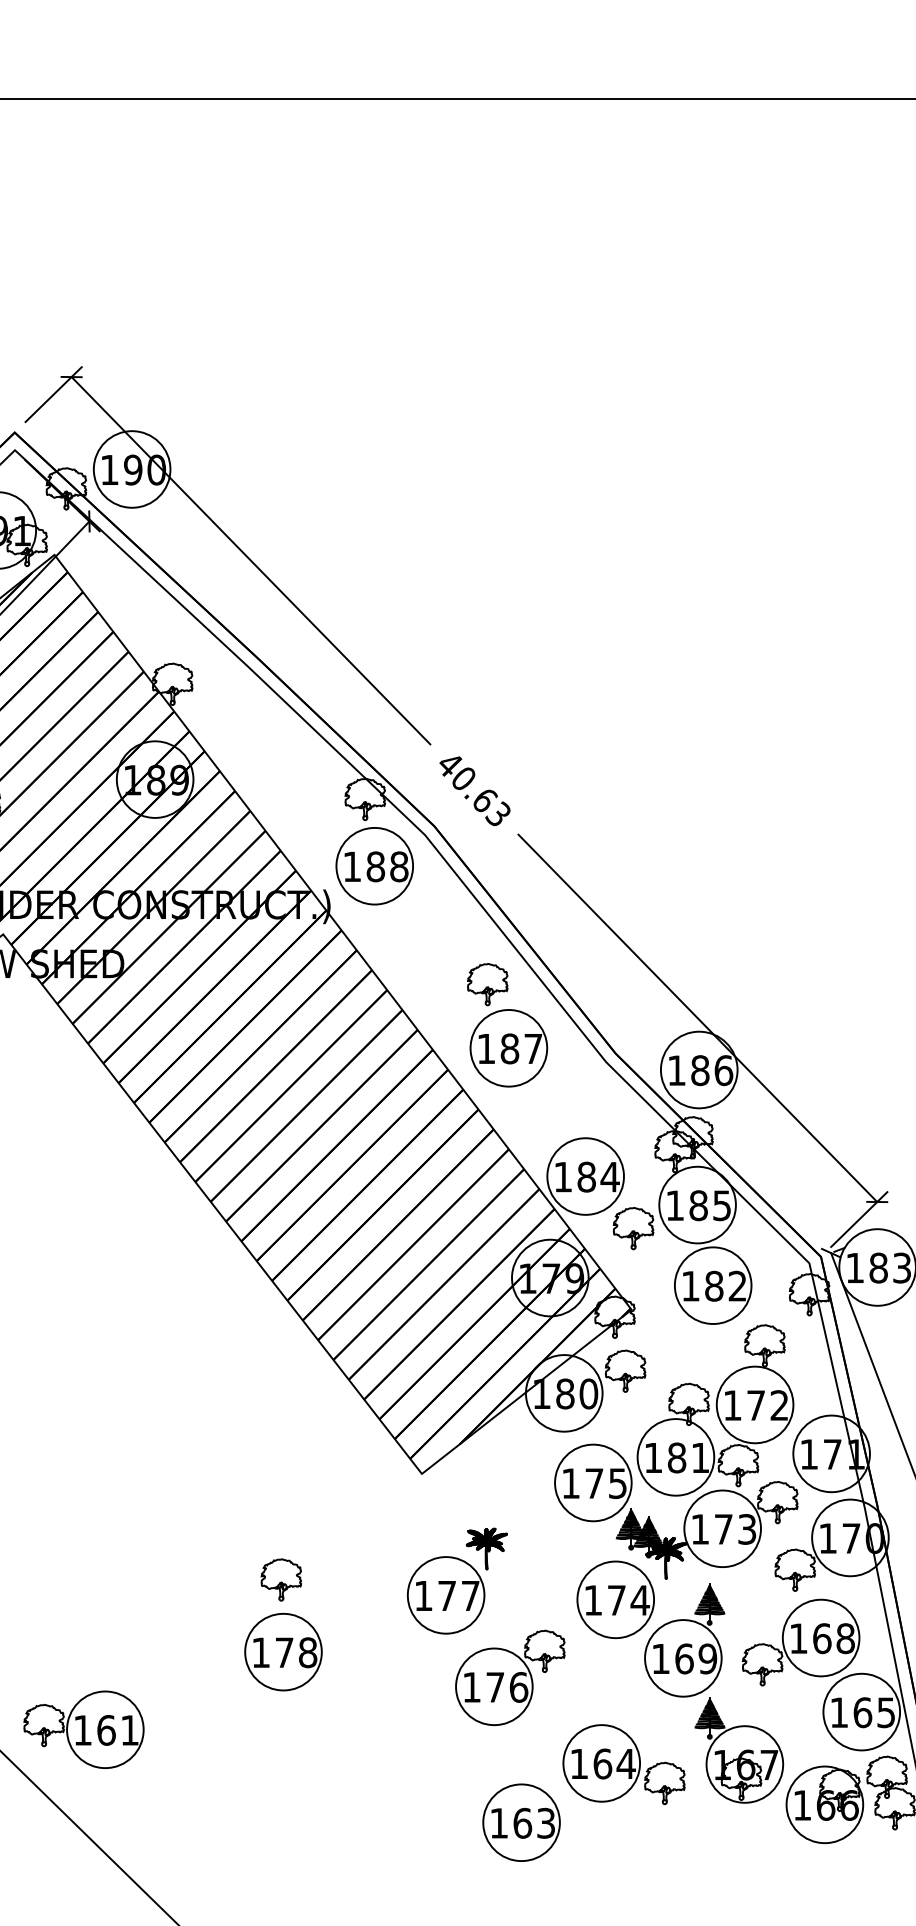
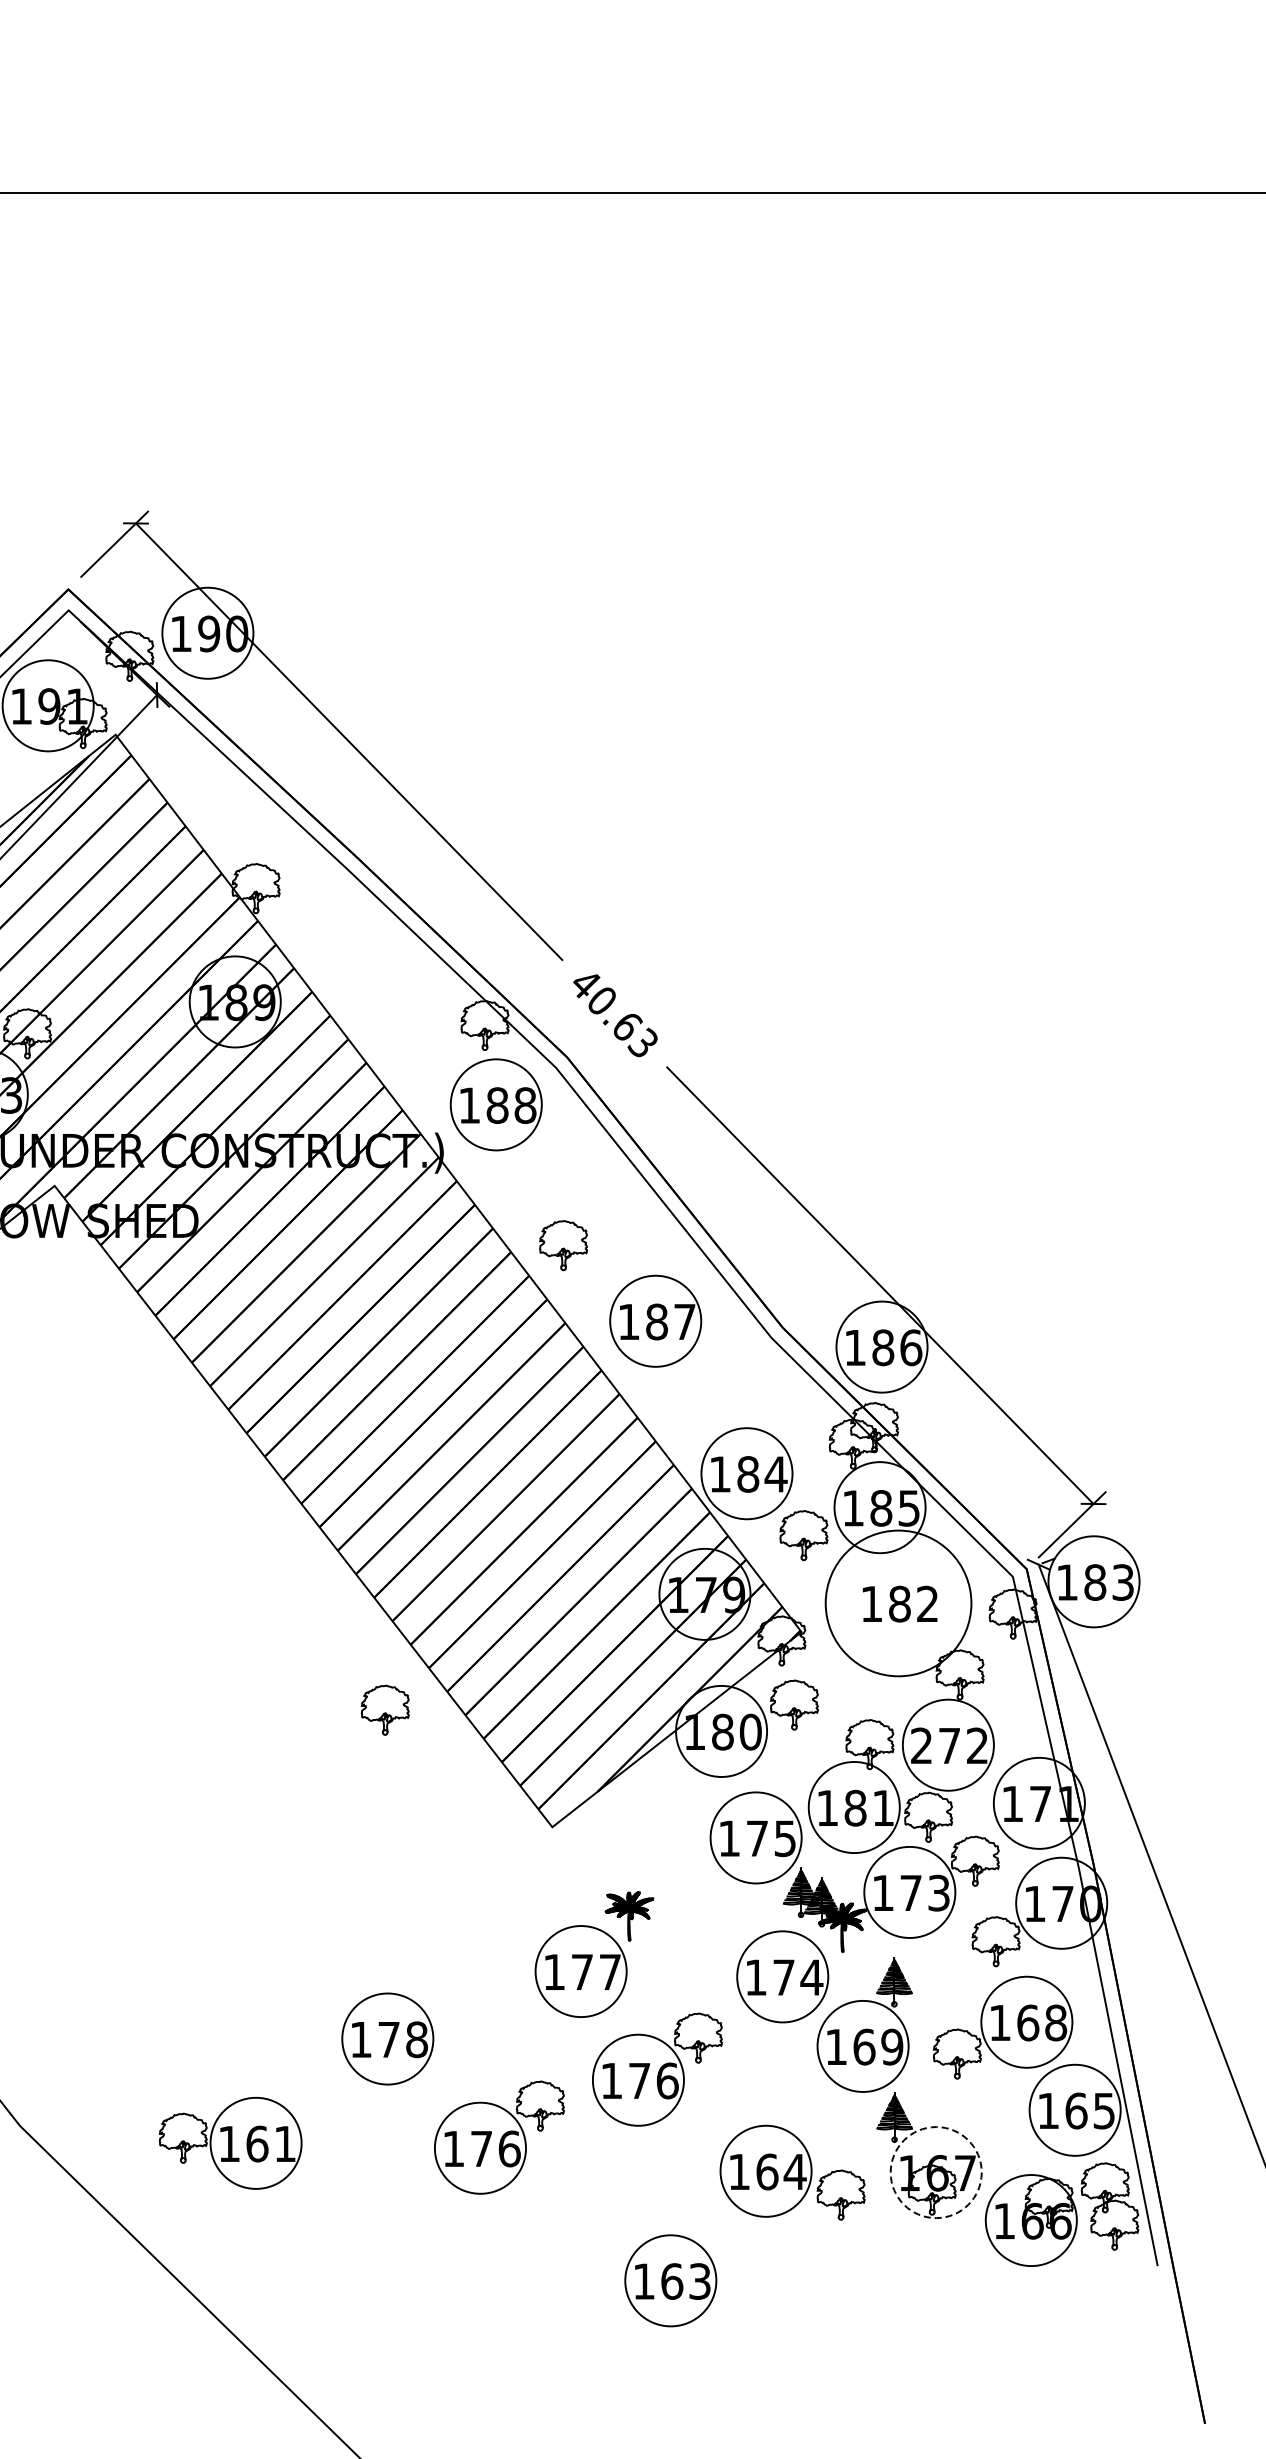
part: (487, 984) -> (563, 1245), moved
circle: (713, 1284) -> (898, 1602), size x1.6
text: (732, 1405) -> (921, 1745), 172 -> 272
part: (280, 1579) -> (384, 1709), moved
part: (83, 1729) -> (230, 2142), moved
part: (377, 1734) -> (499, 2137), added
circle: (744, 1764) -> (935, 2172), solid -> dashed
part: (521, 1822) -> (670, 2280), moved

